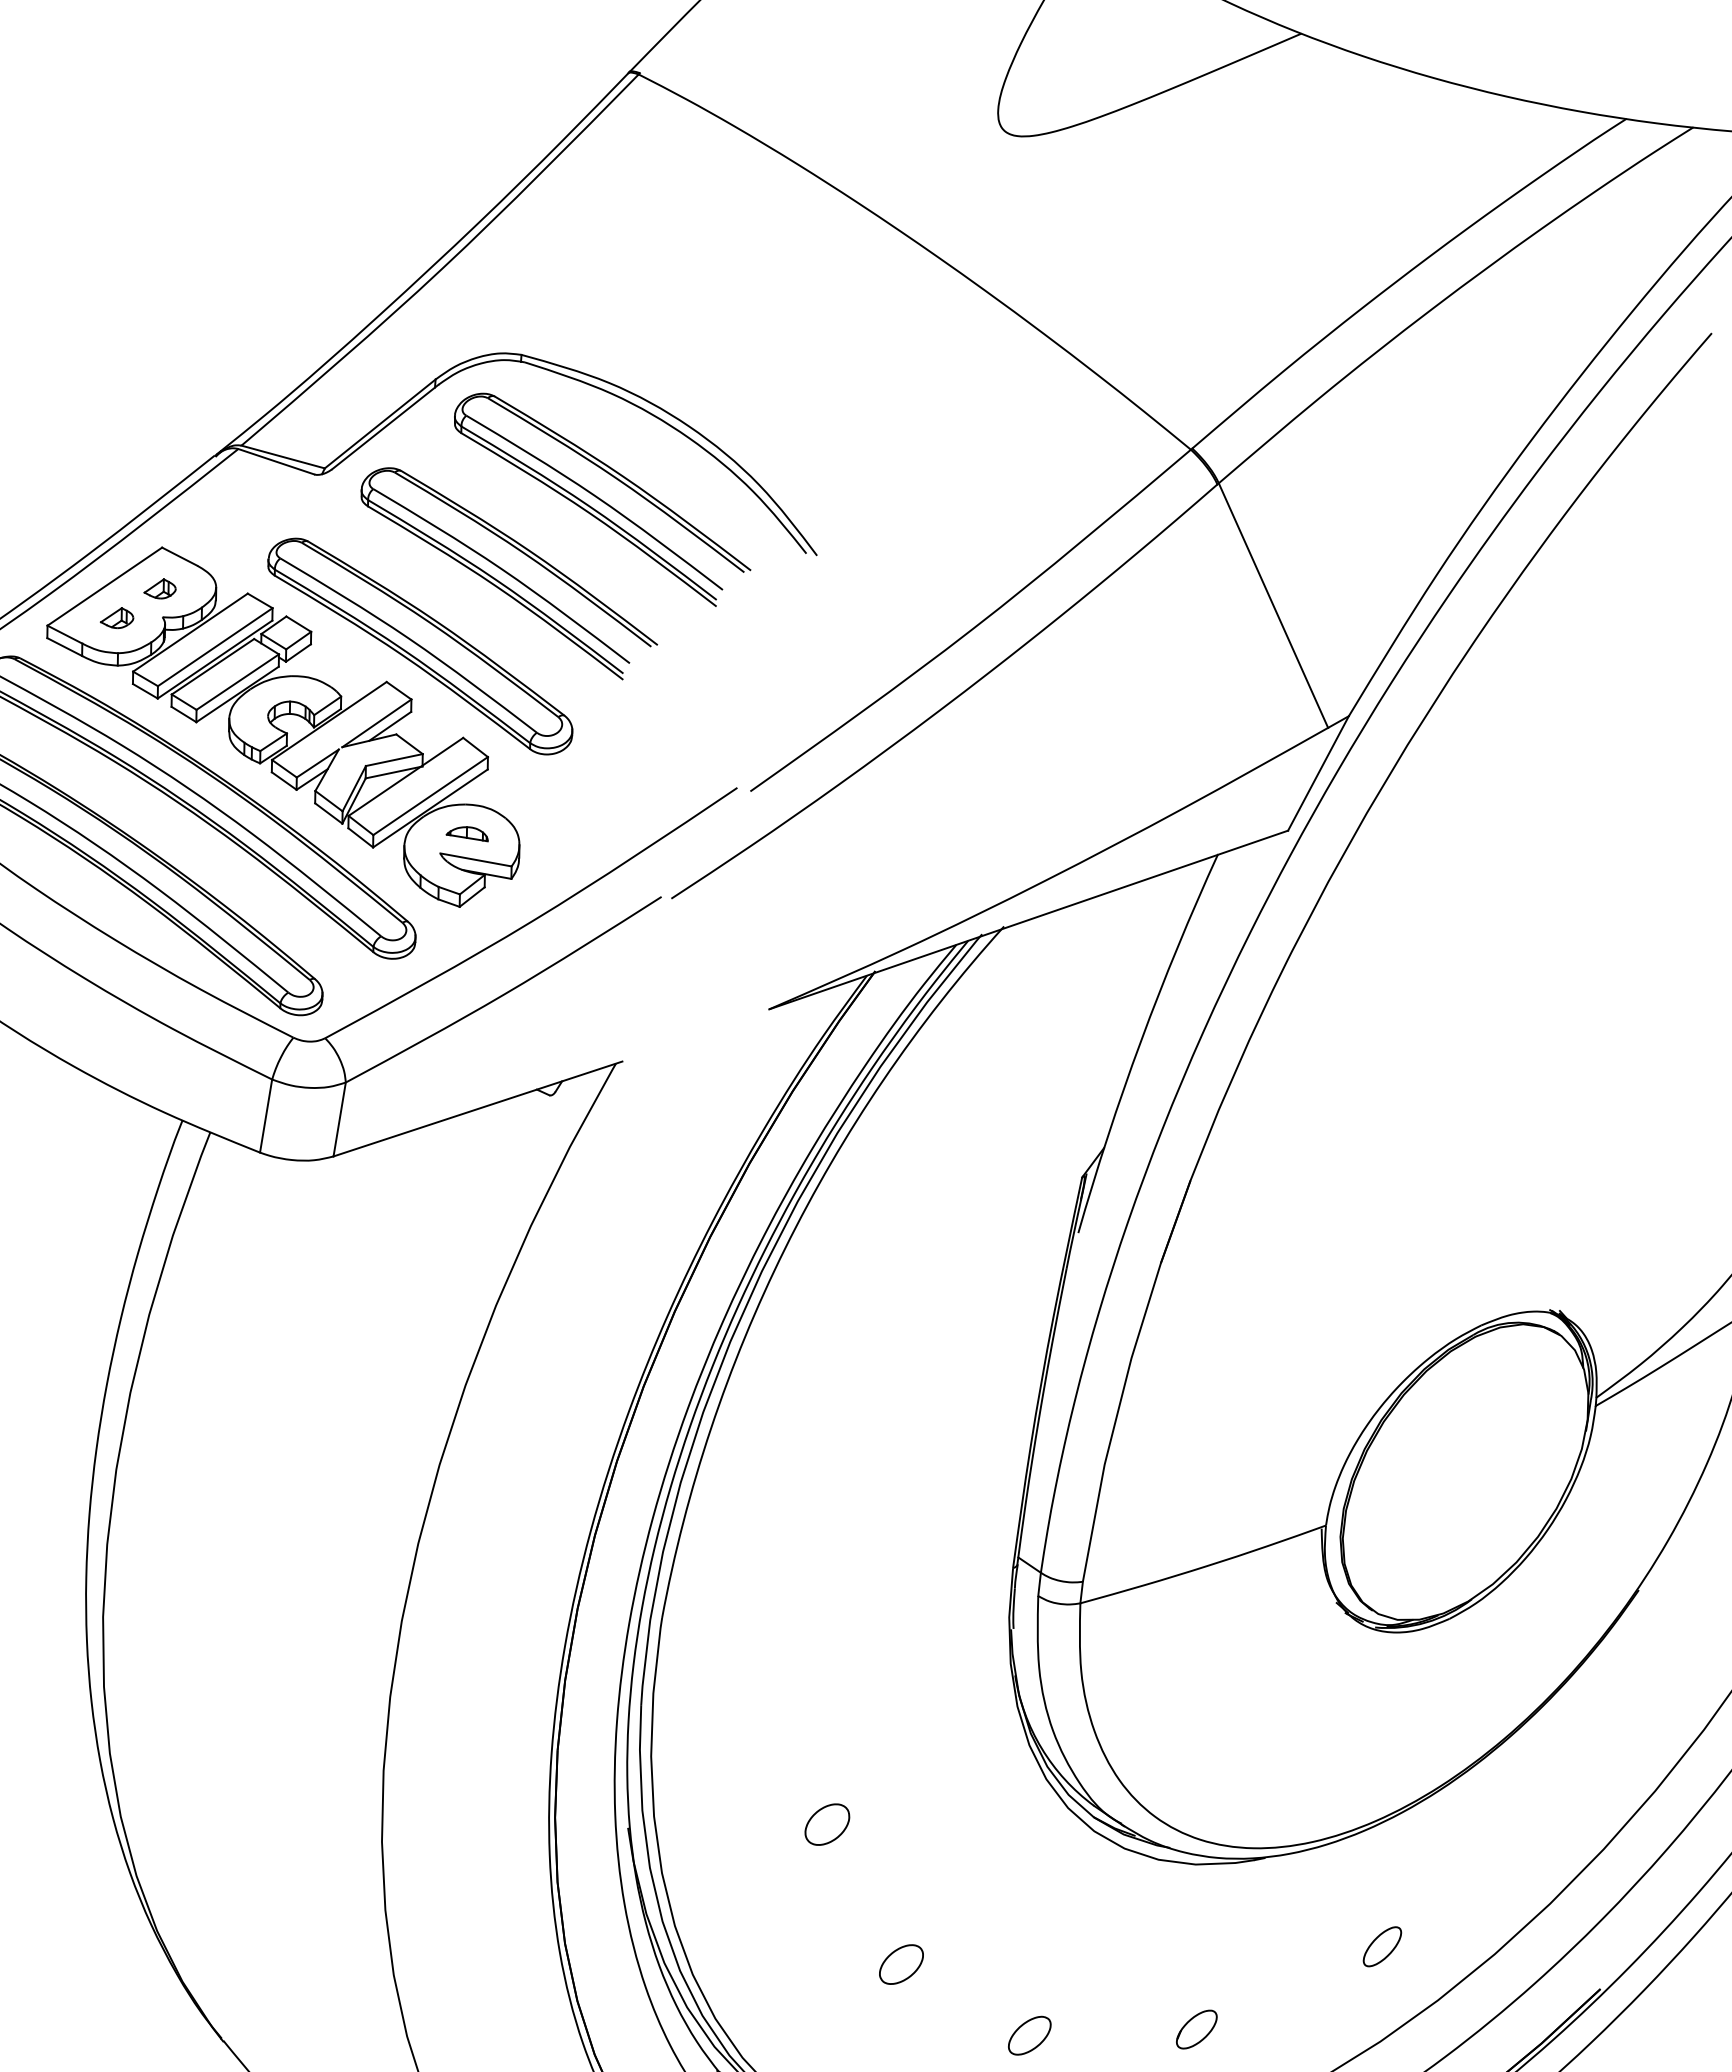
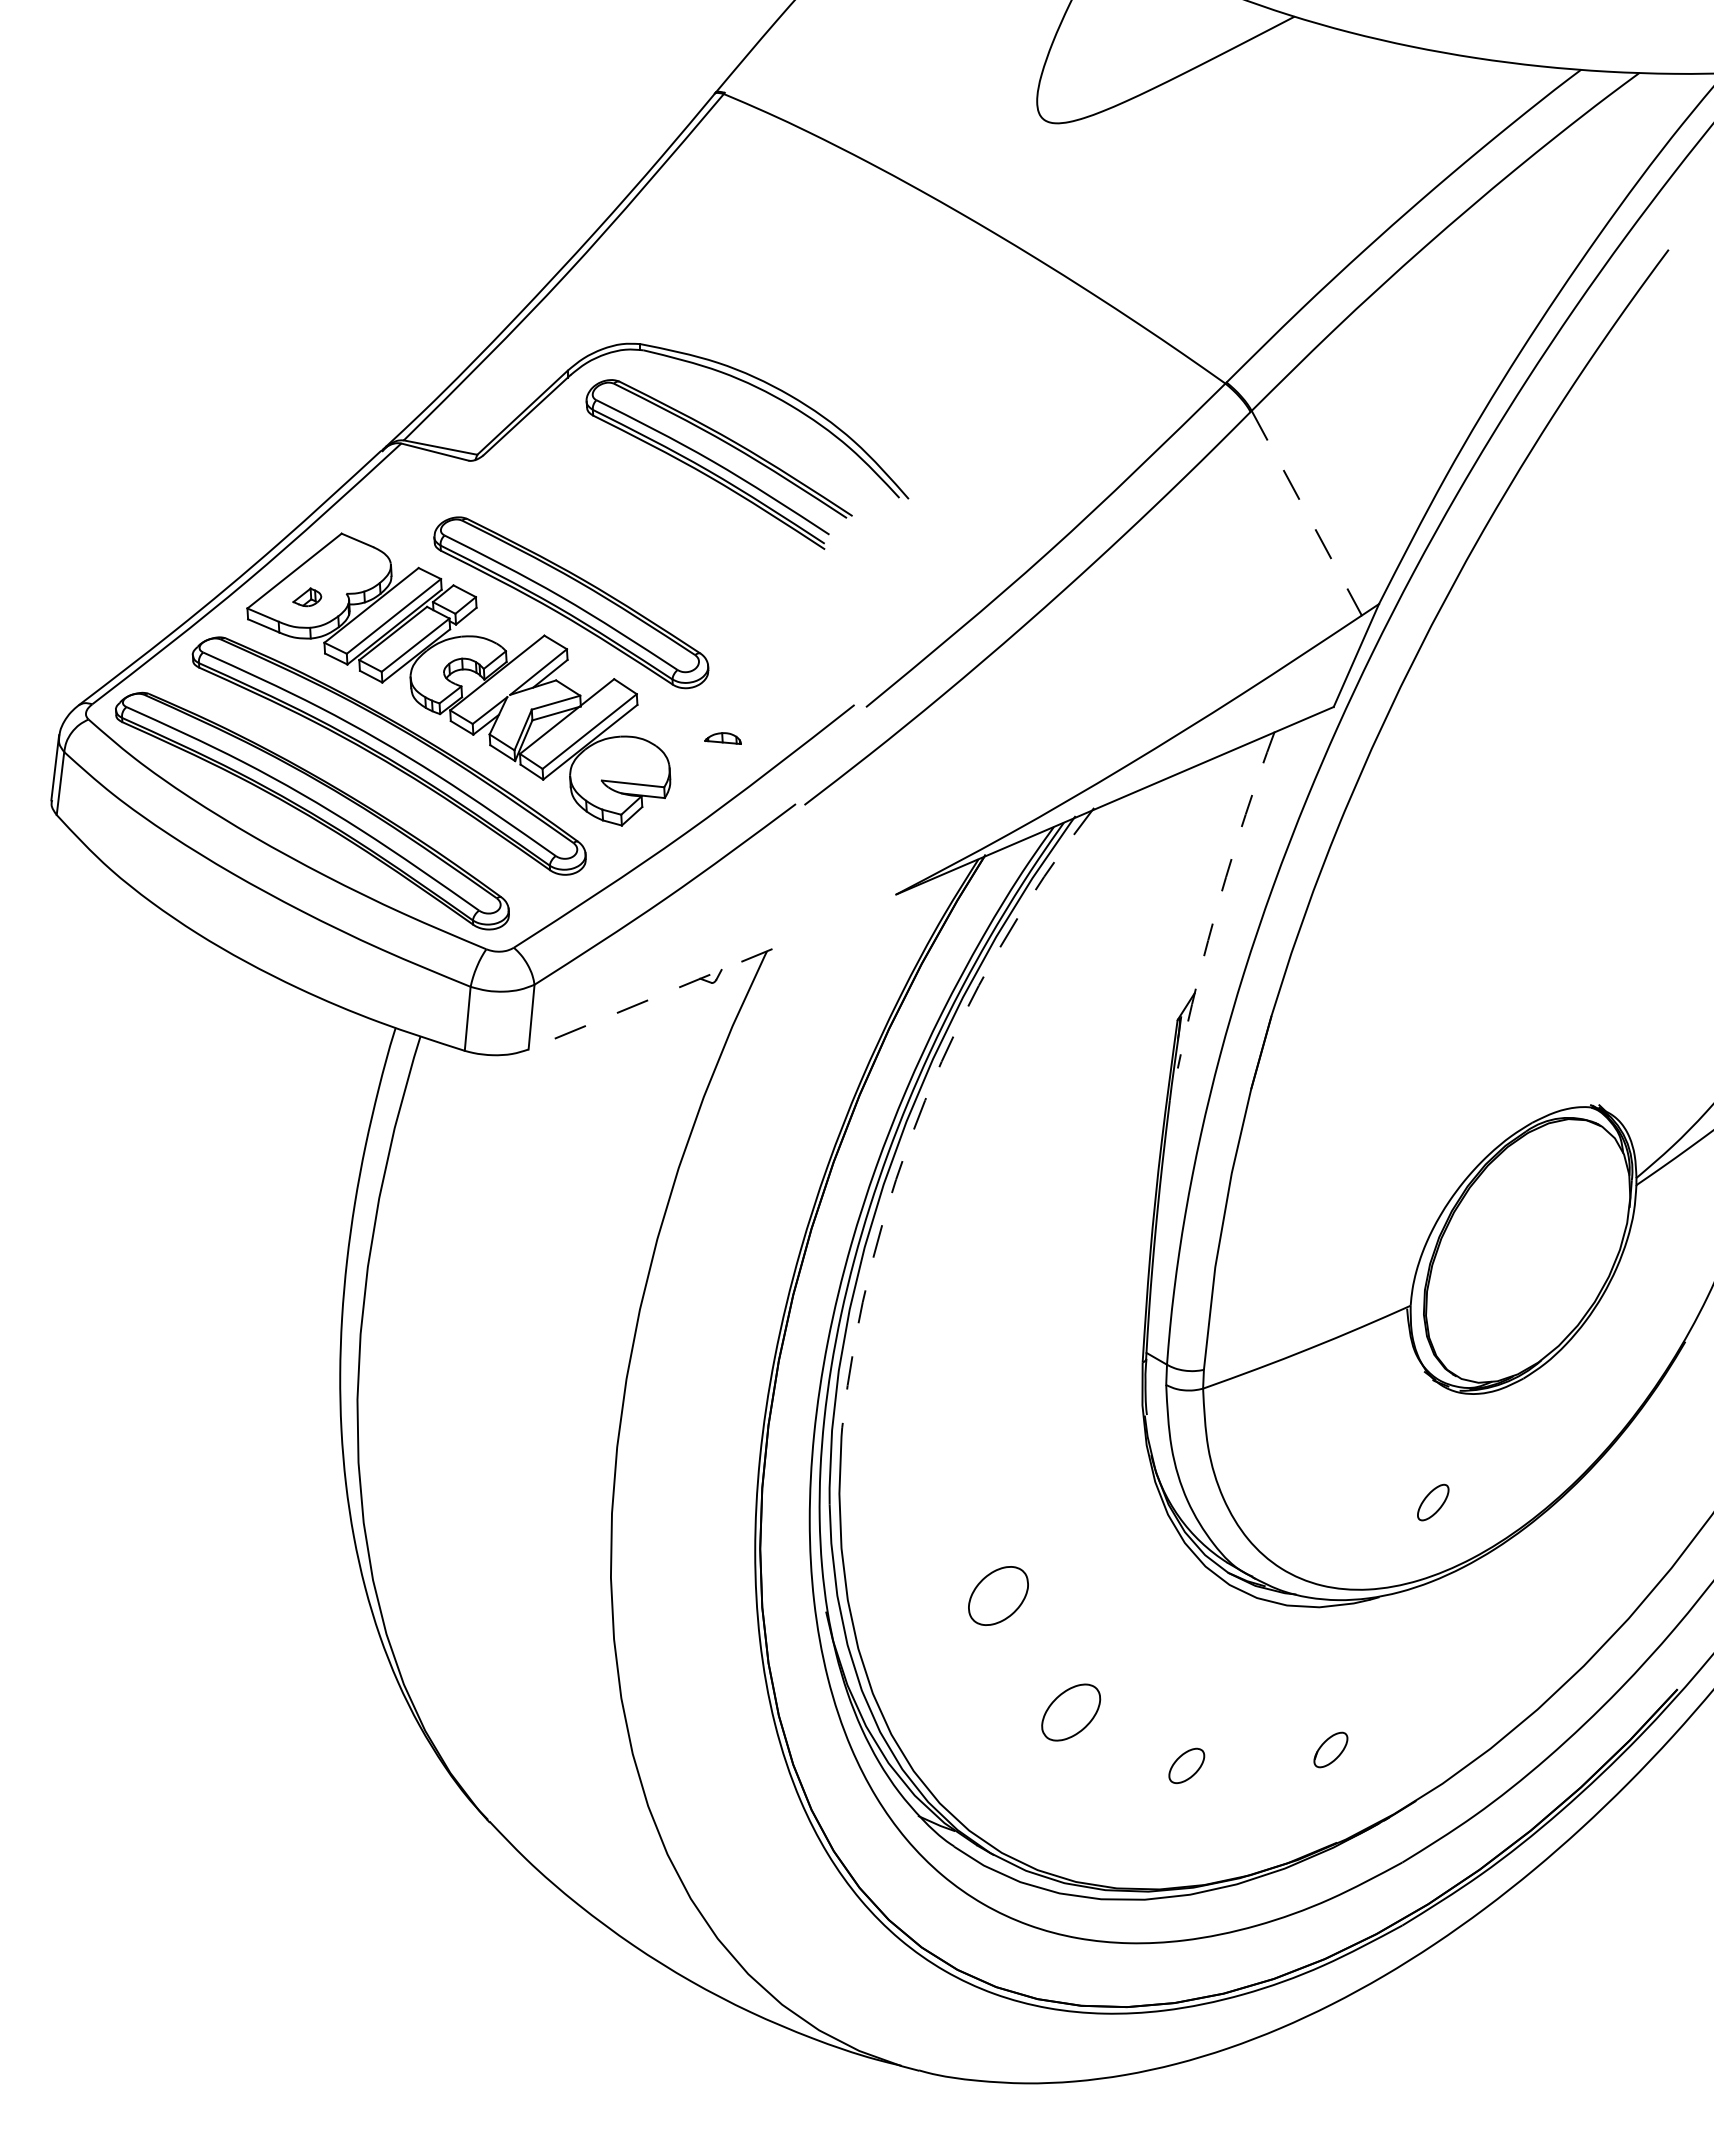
part: (507, 573) -> (642, 534), removed
part: (160, 587) -> (342, 568), removed
line: (1274, 605) -> (1307, 513), solid -> dashed
part: (466, 833) -> (722, 738), moved
arc: (1140, 1041) -> (1219, 898), solid -> dashed
line: (477, 1109) -> (650, 999), solid -> dashed
arc: (785, 1248) -> (925, 1100), solid -> dashed
part: (826, 1824) -> (997, 1596), size x1.6
part: (1382, 1946) -> (1433, 1502), moved
part: (901, 1964) -> (1071, 1712), size x1.6

